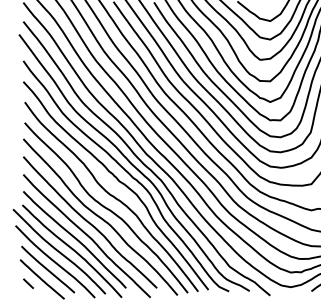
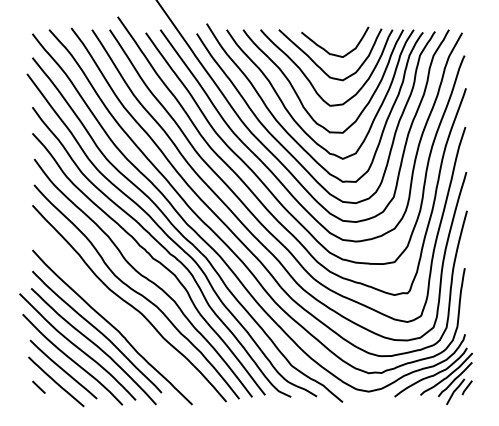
curve: (90, 222) -> (116, 310), removed

